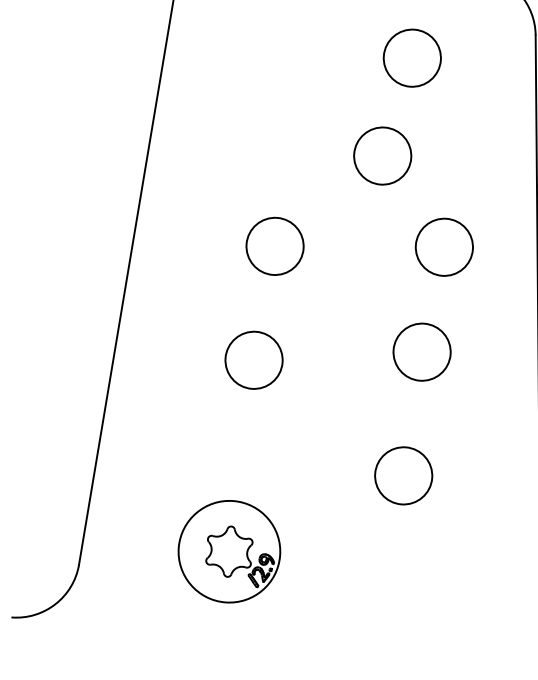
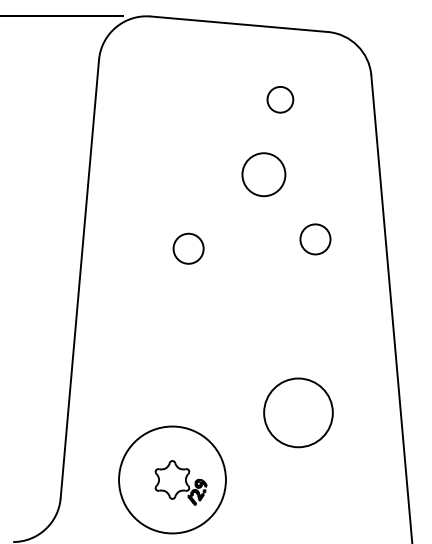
circle: (412, 57) -> (280, 99), size x0.6
circle: (274, 246) -> (188, 248), size x0.7
circle: (444, 247) -> (315, 239), size x0.7
circle: (421, 351) -> (304, 318), removed
circle: (253, 359) -> (179, 334), removed
circle: (403, 475) -> (298, 412), size x1.6
circle: (229, 551) -> (172, 479), size x1.4

